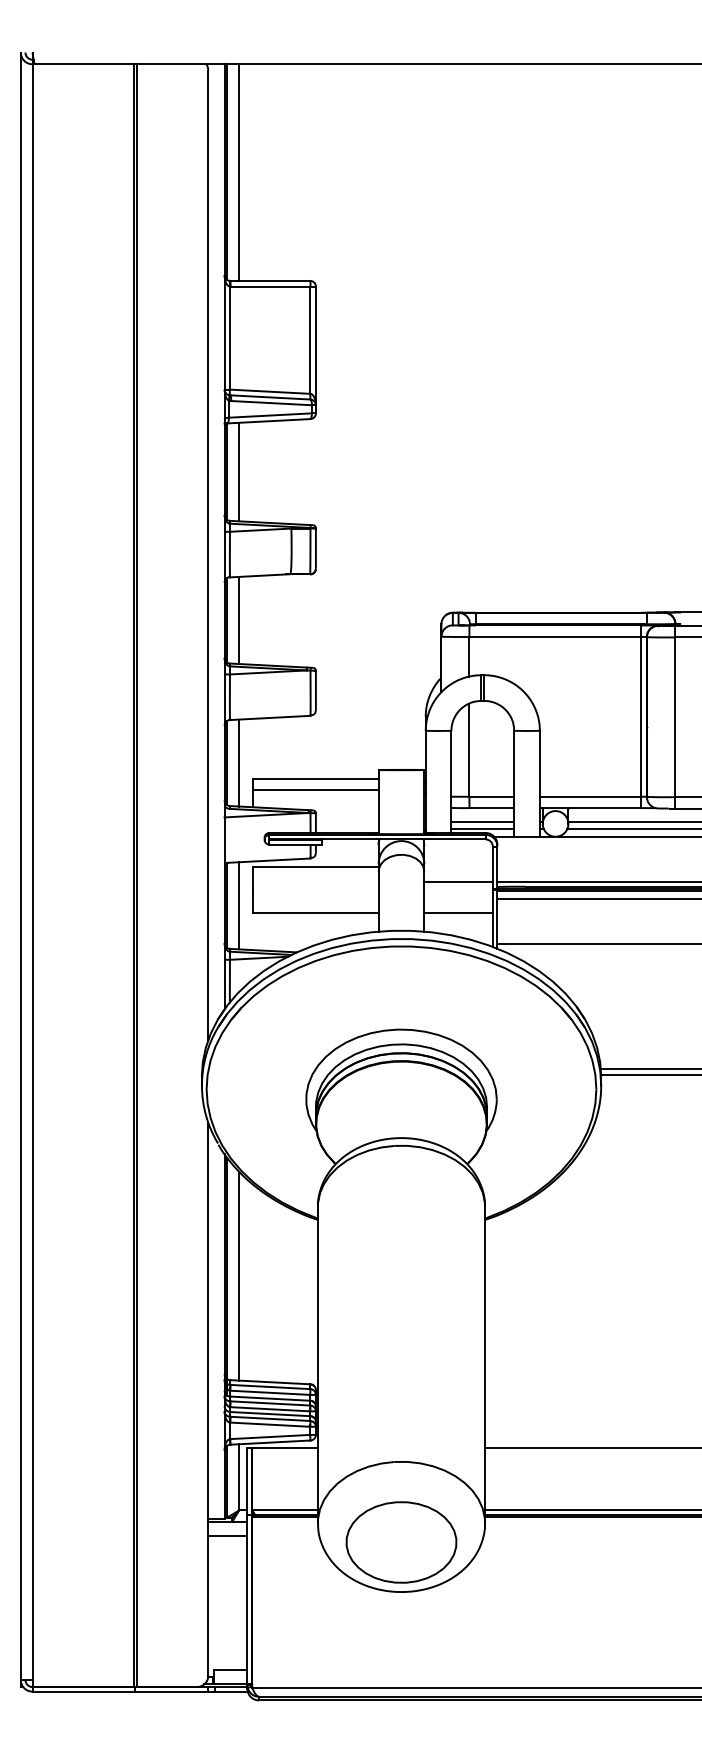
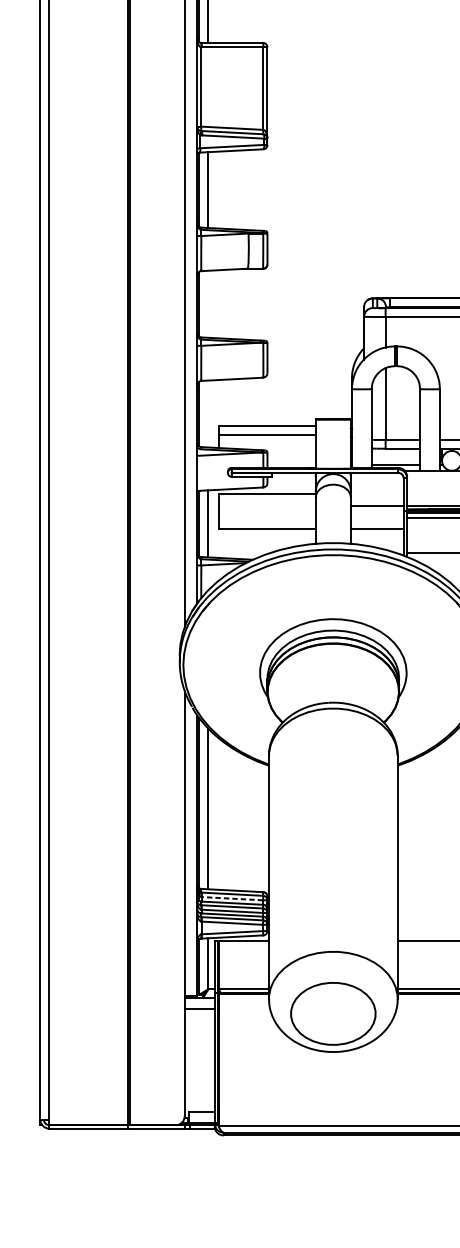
line: (239, 620) -> (208, 304), removed
line: (239, 762) -> (208, 413), removed
line: (482, 821) -> (395, 459), removed
line: (269, 1392) -> (231, 898), solid -> dashed

